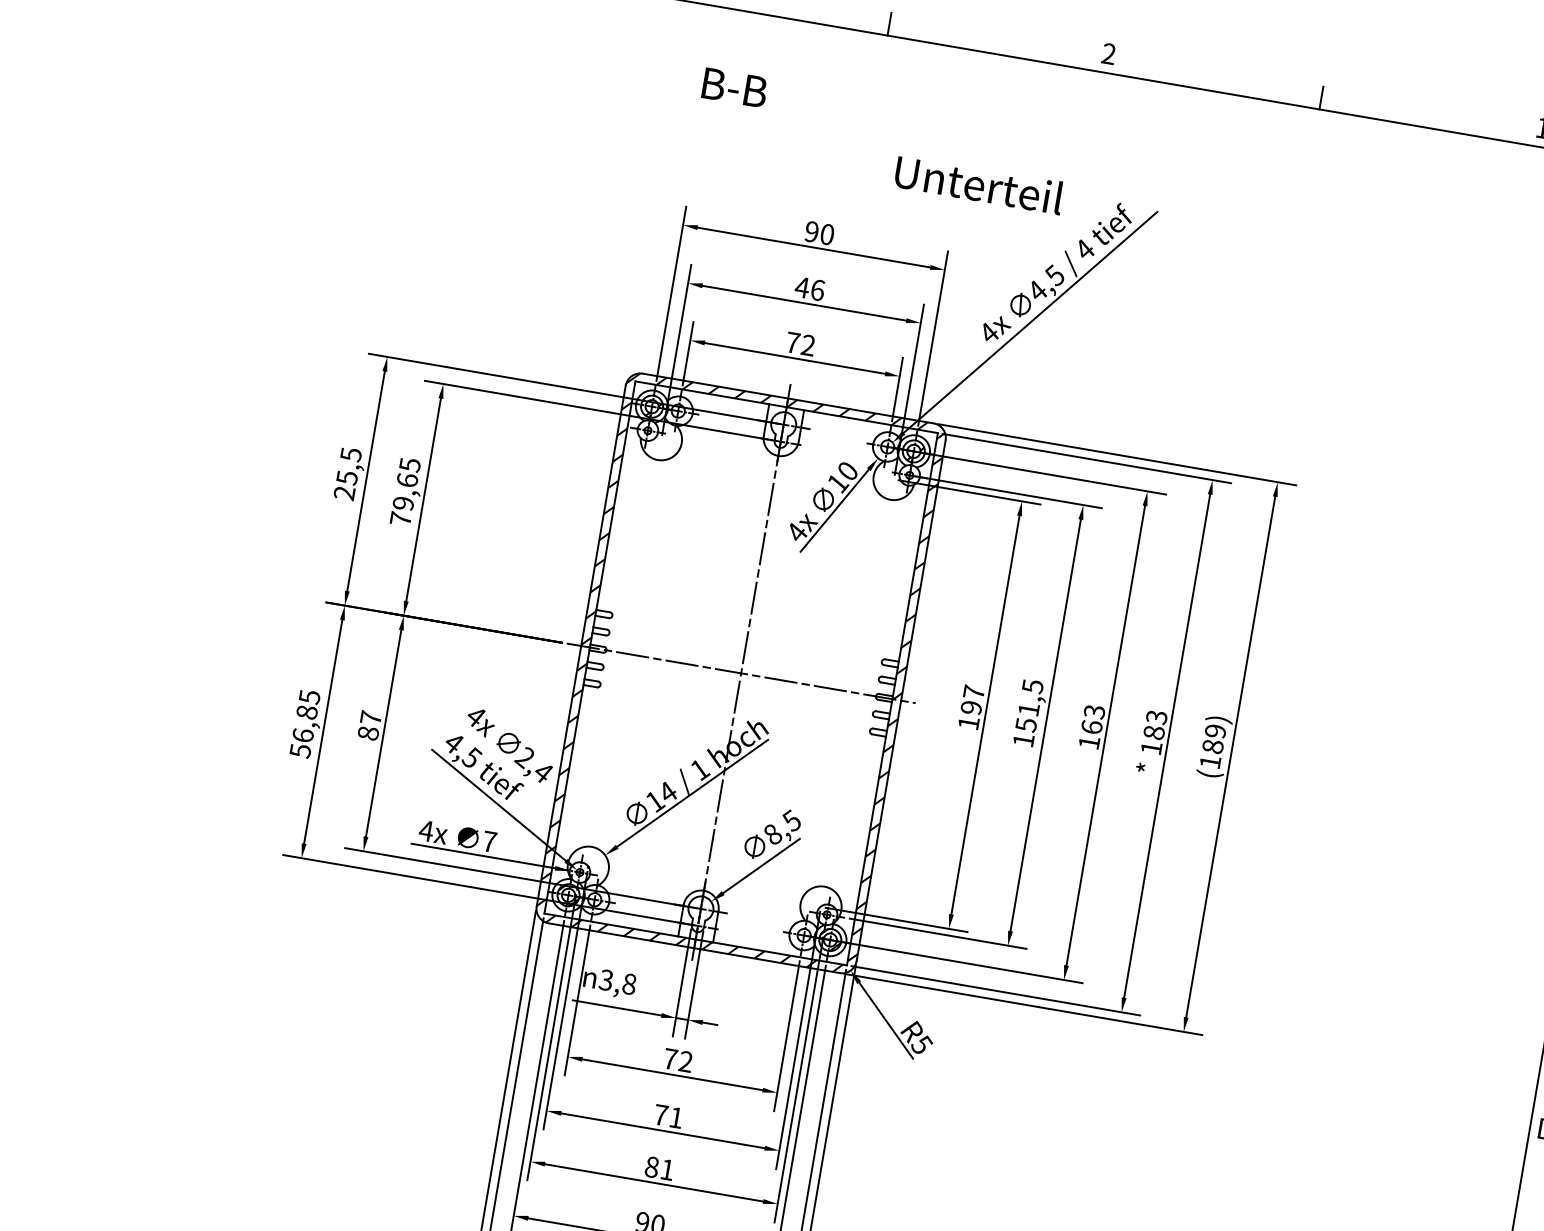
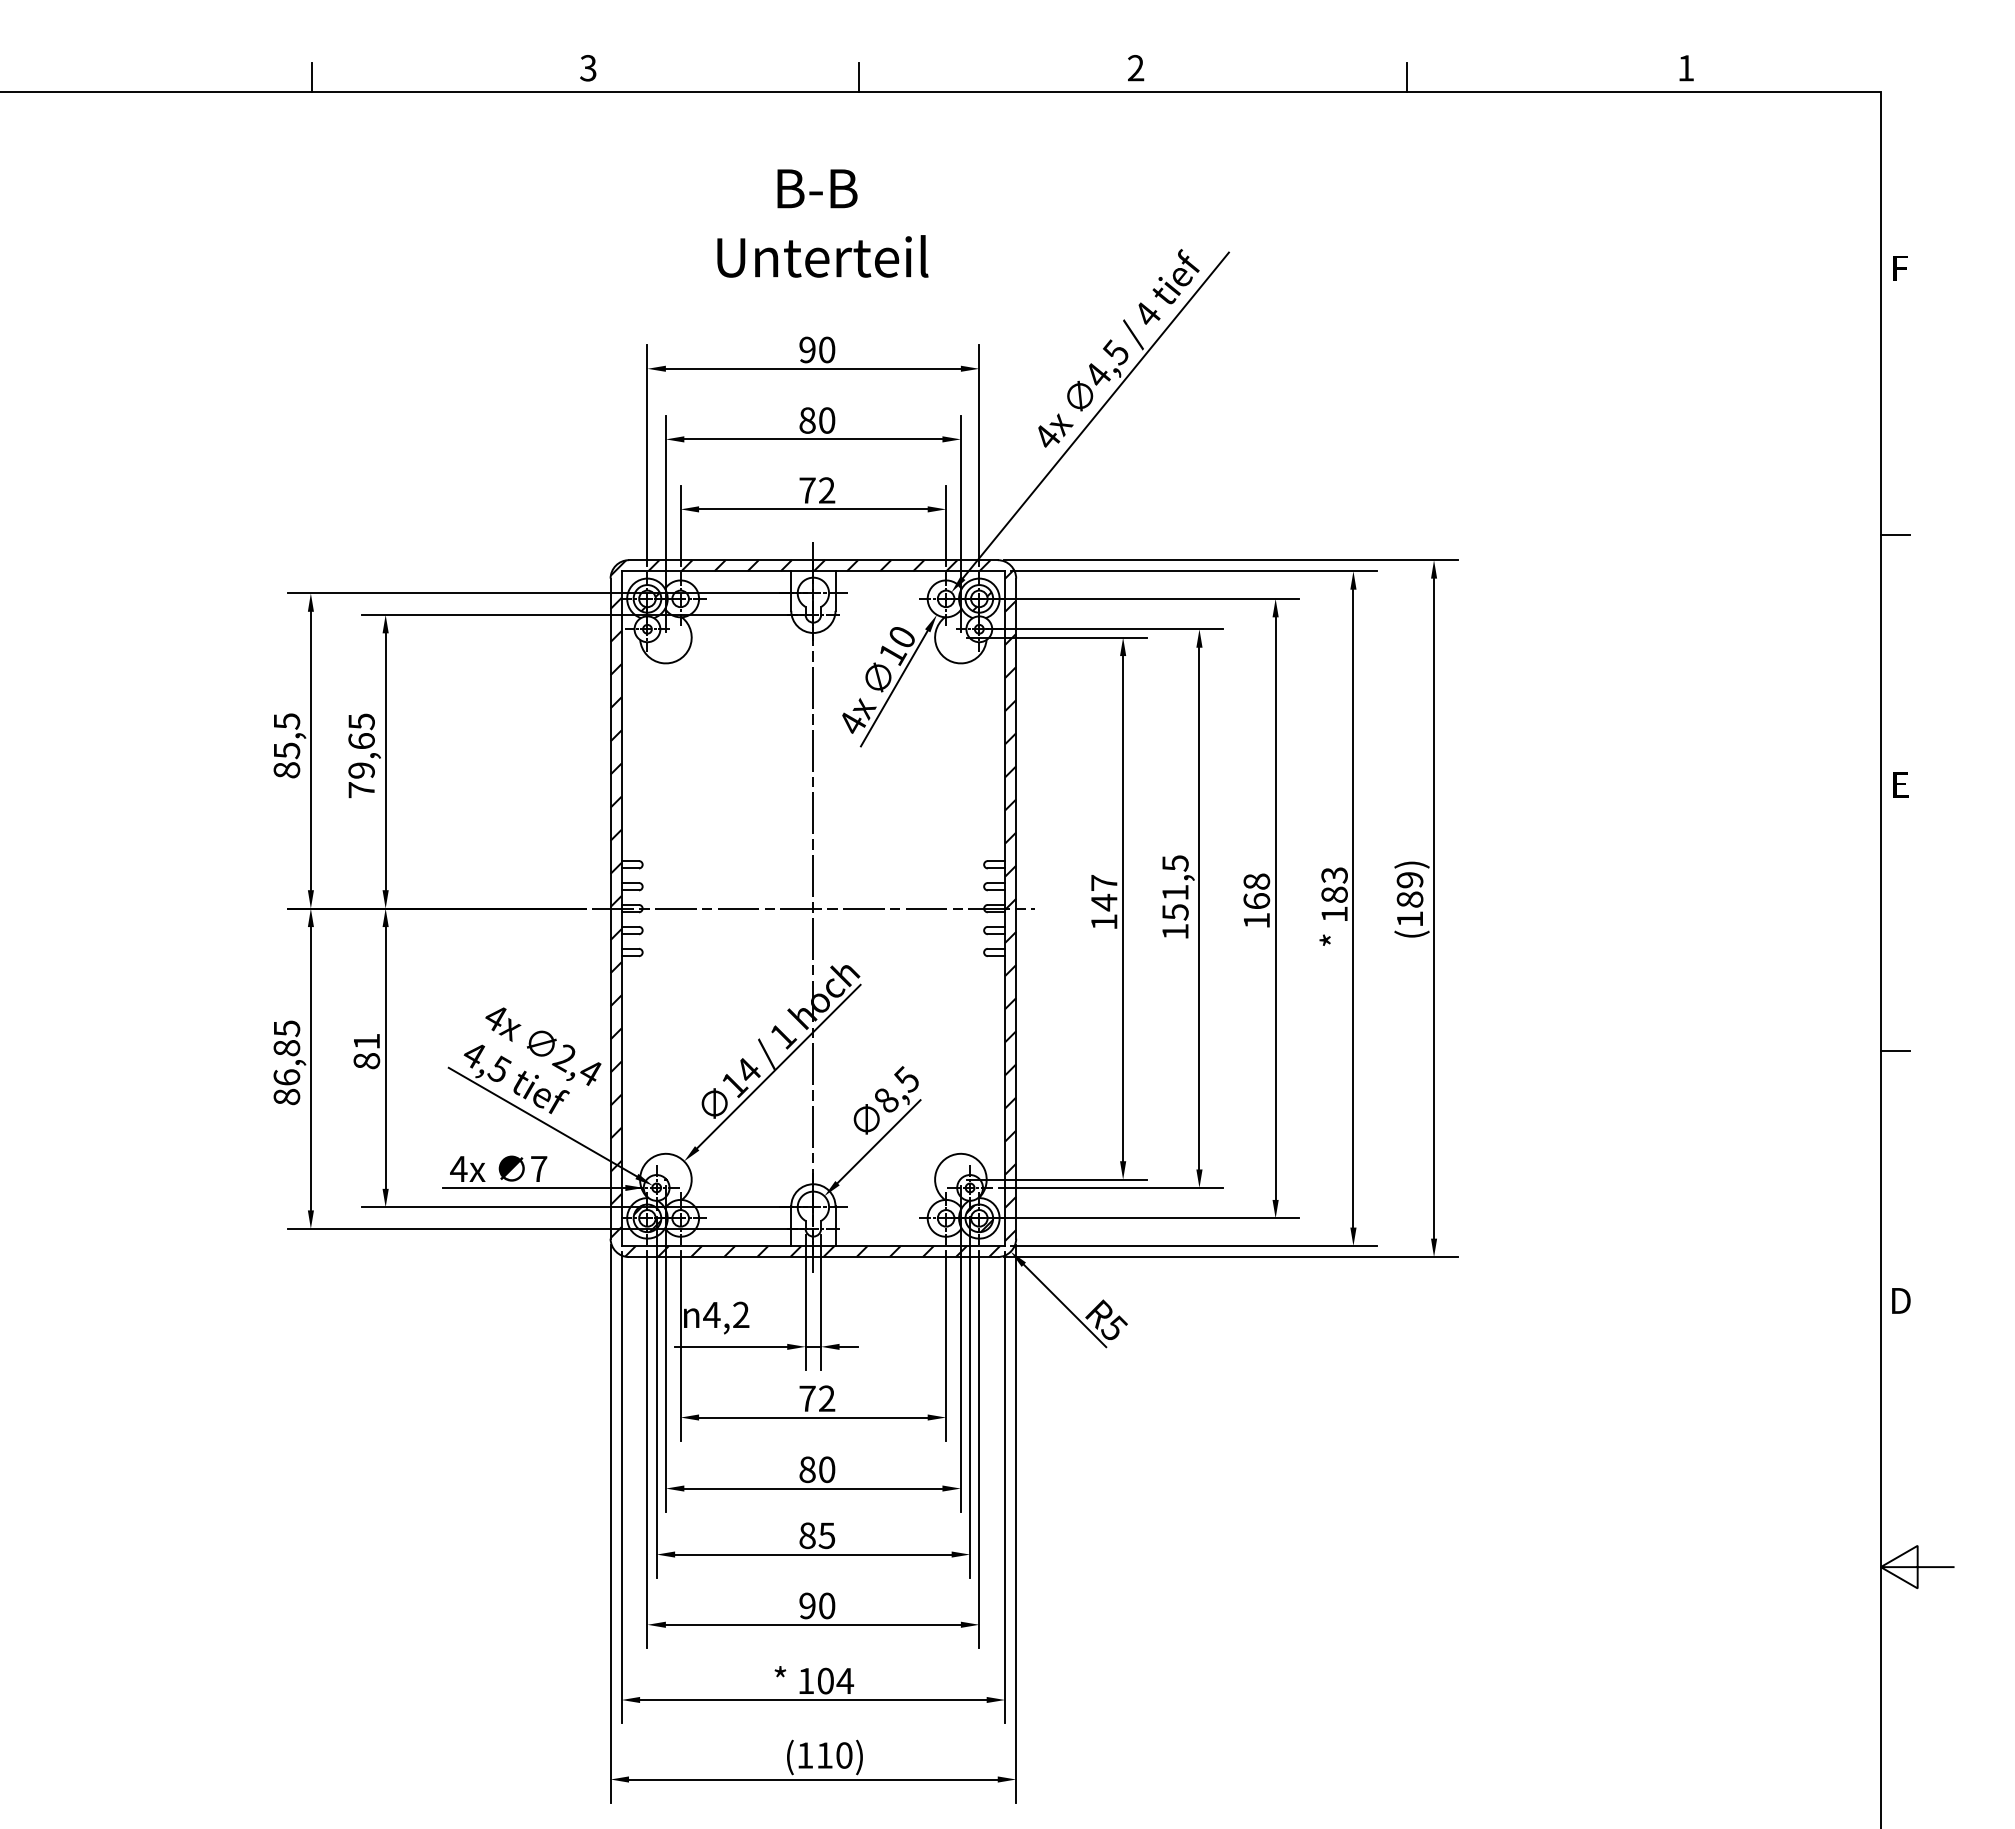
text: (735, 87) -> (817, 188), moved
text: (979, 184) -> (822, 256), moved
text: (809, 288) -> (816, 420), 46 -> 80
text: (344, 493) -> (286, 770), 25,5 -> 85,5
text: (971, 707) -> (1104, 902), 197 -> 147
text: (1094, 711) -> (1256, 881), 163 -> 168
text: (370, 717) -> (366, 1041), 87 -> 81
text: (300, 750) -> (286, 1096), 56,85 -> 86,85
text: (617, 981) -> (726, 1314), 3,8 -> 4,2
text: (668, 1116) -> (817, 1469), 71 -> 80
text: (667, 1169) -> (826, 1535), 81 -> 85

